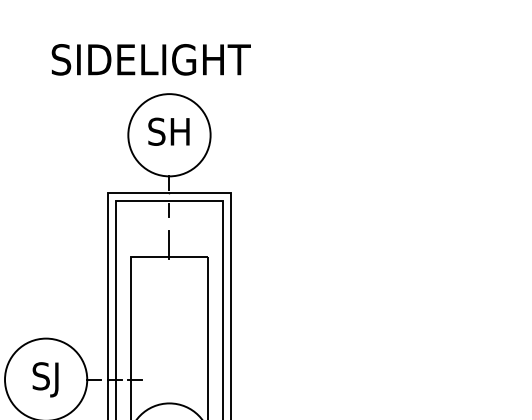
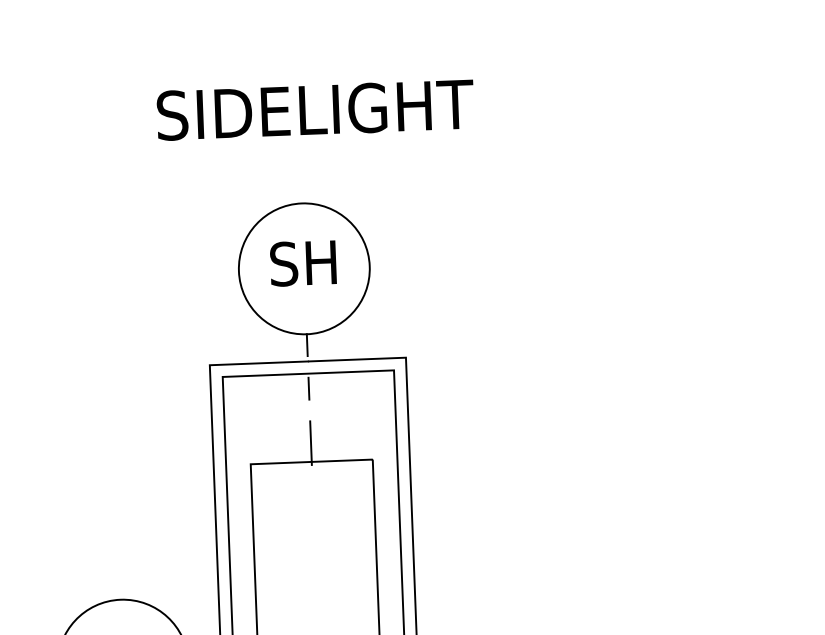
text: (150, 59) -> (314, 109), moved

